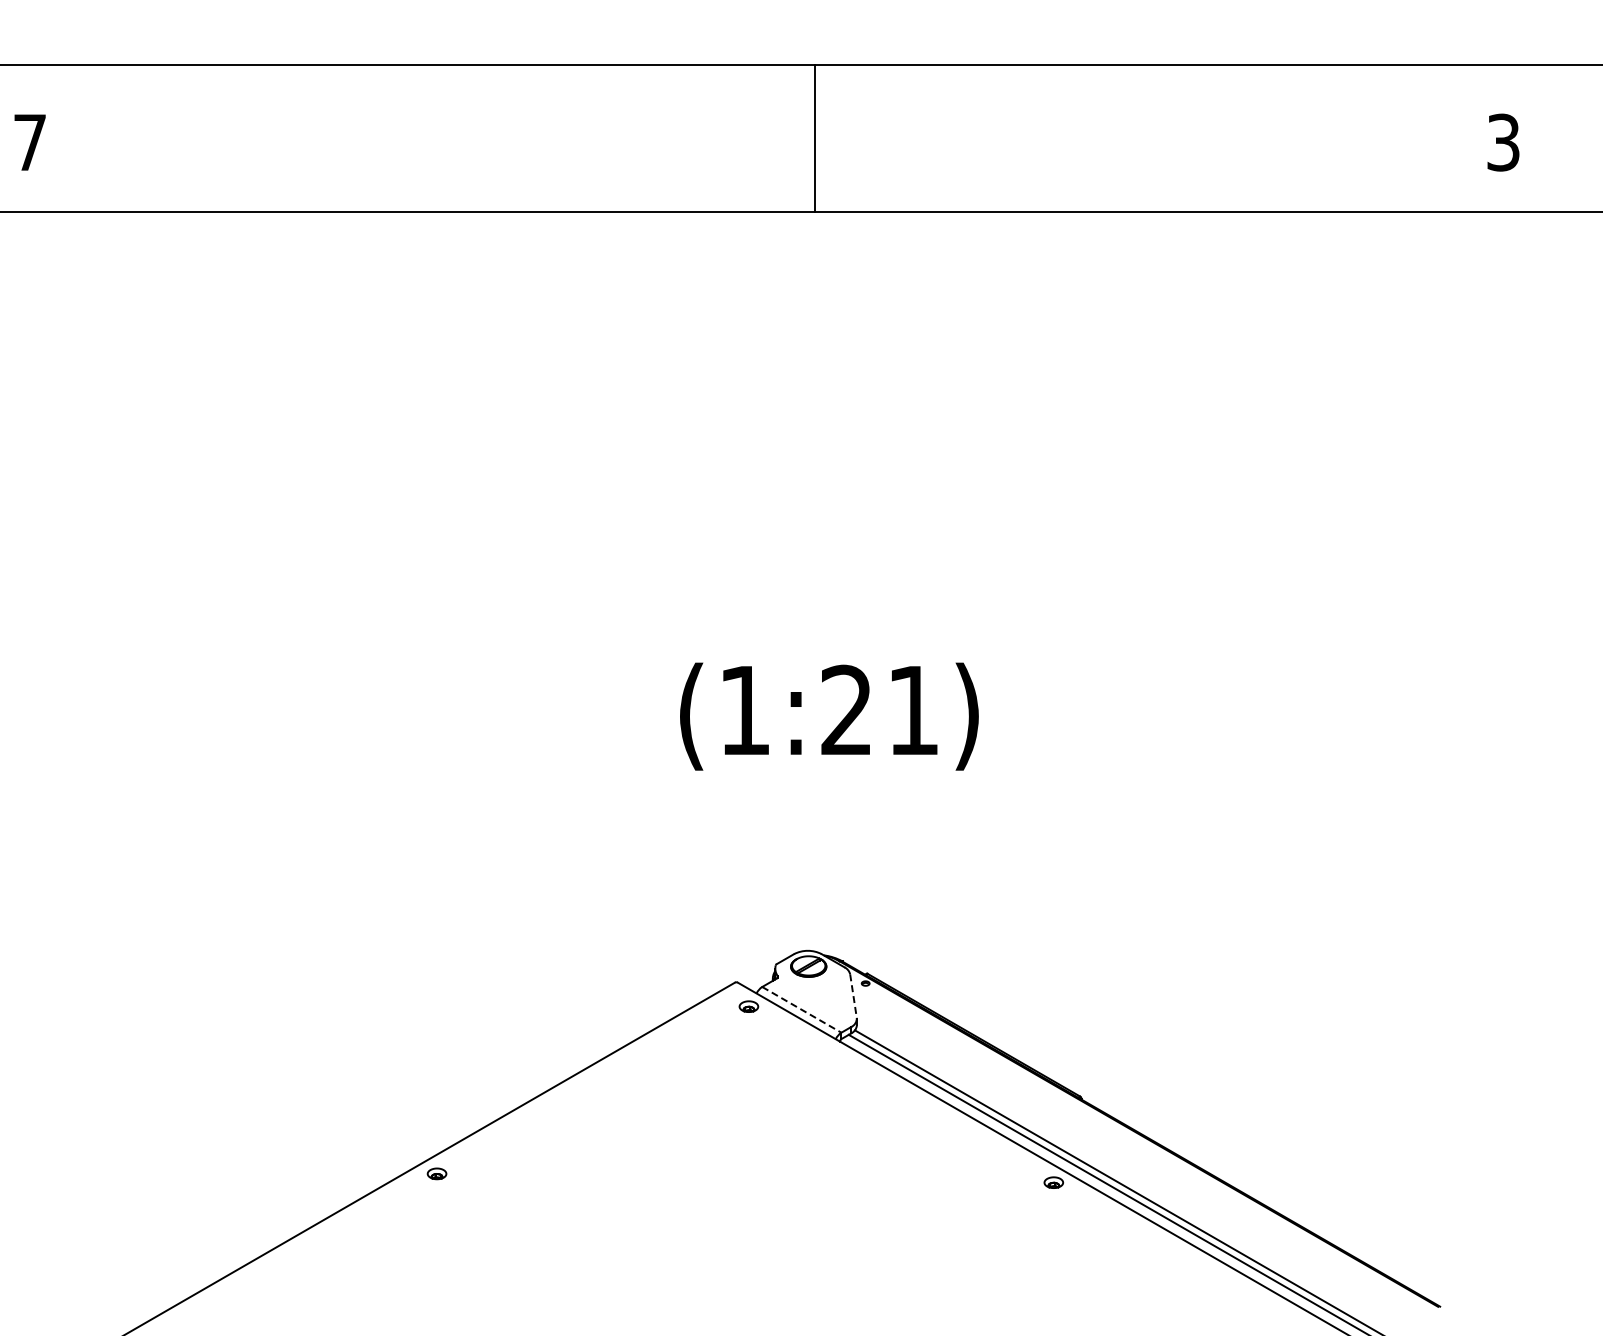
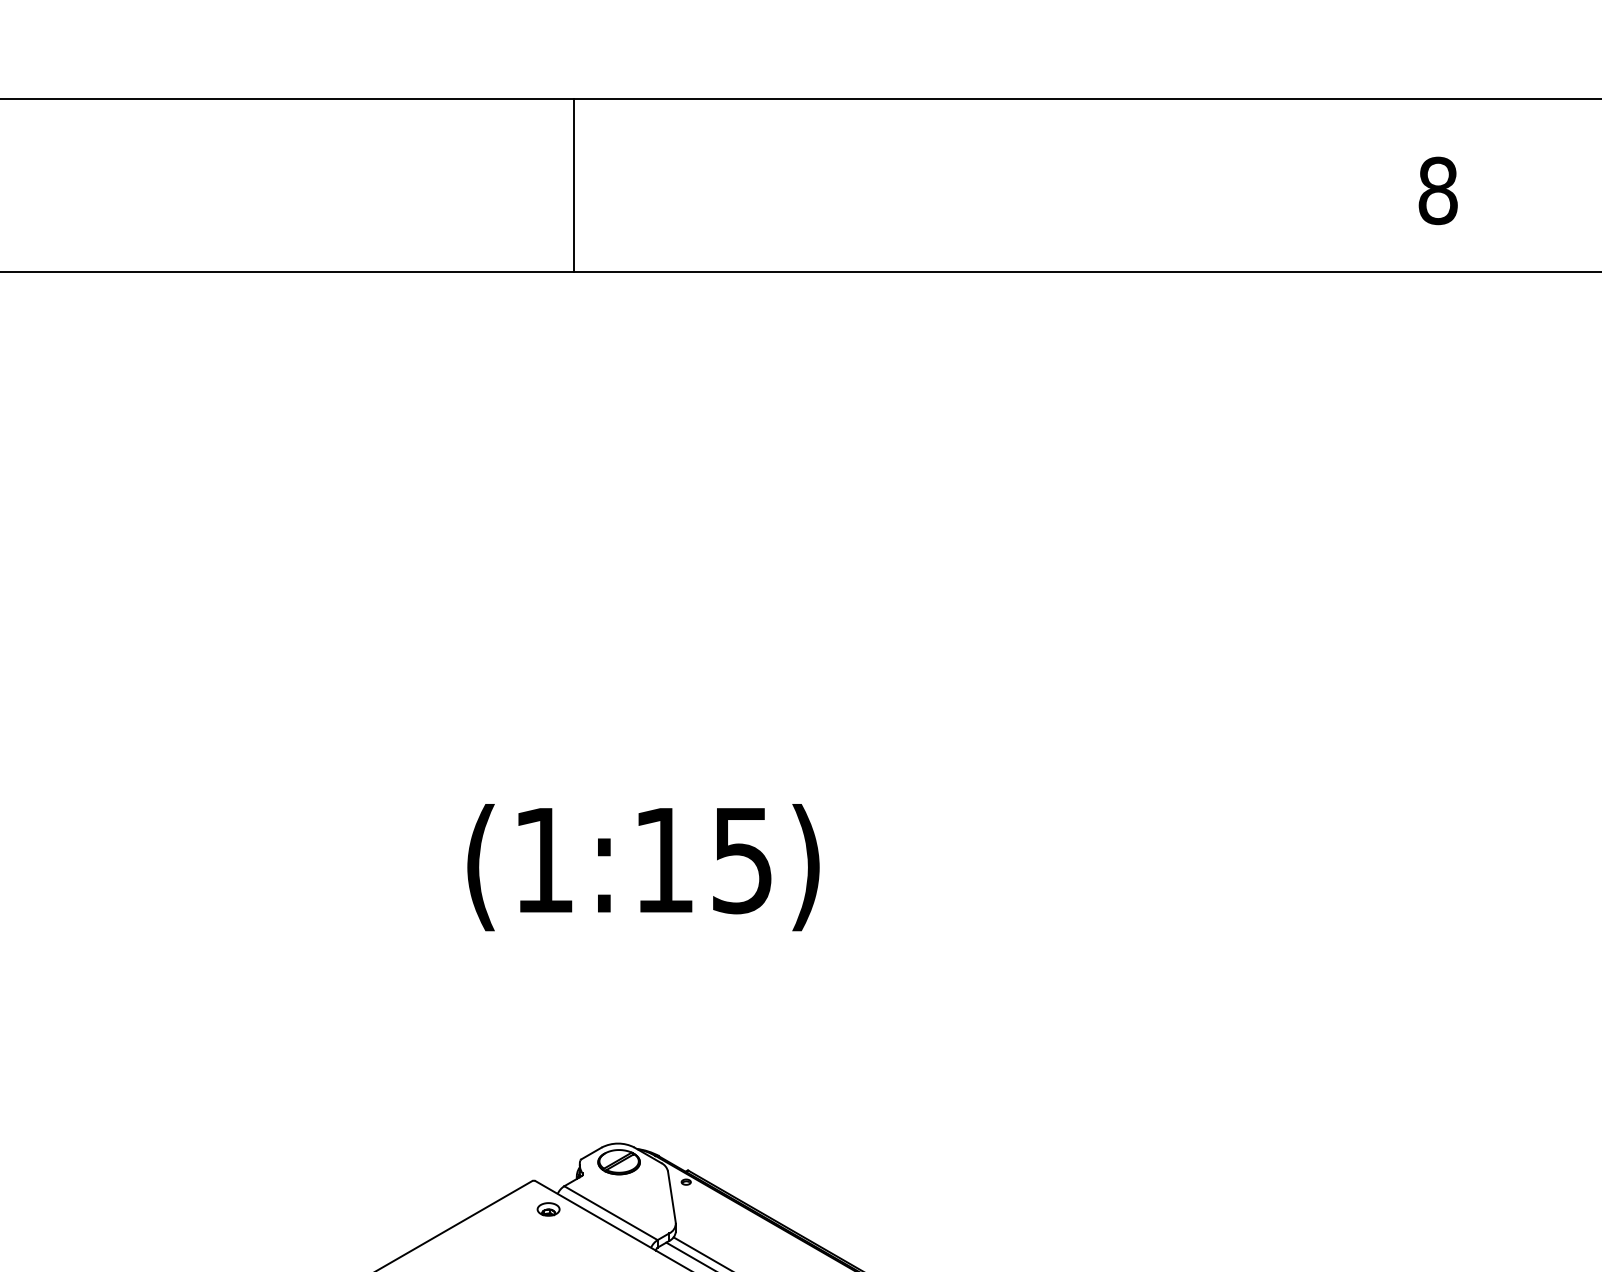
line: (815, 137) -> (574, 184), moved
text: (1503, 142) -> (1438, 190), 3 -> 8
text: (879, 710) -> (702, 860), (1:21) -> (1:15)
line: (853, 996) -> (671, 1197), dashed -> solid
line: (801, 1009) -> (610, 1212), dashed -> solid

